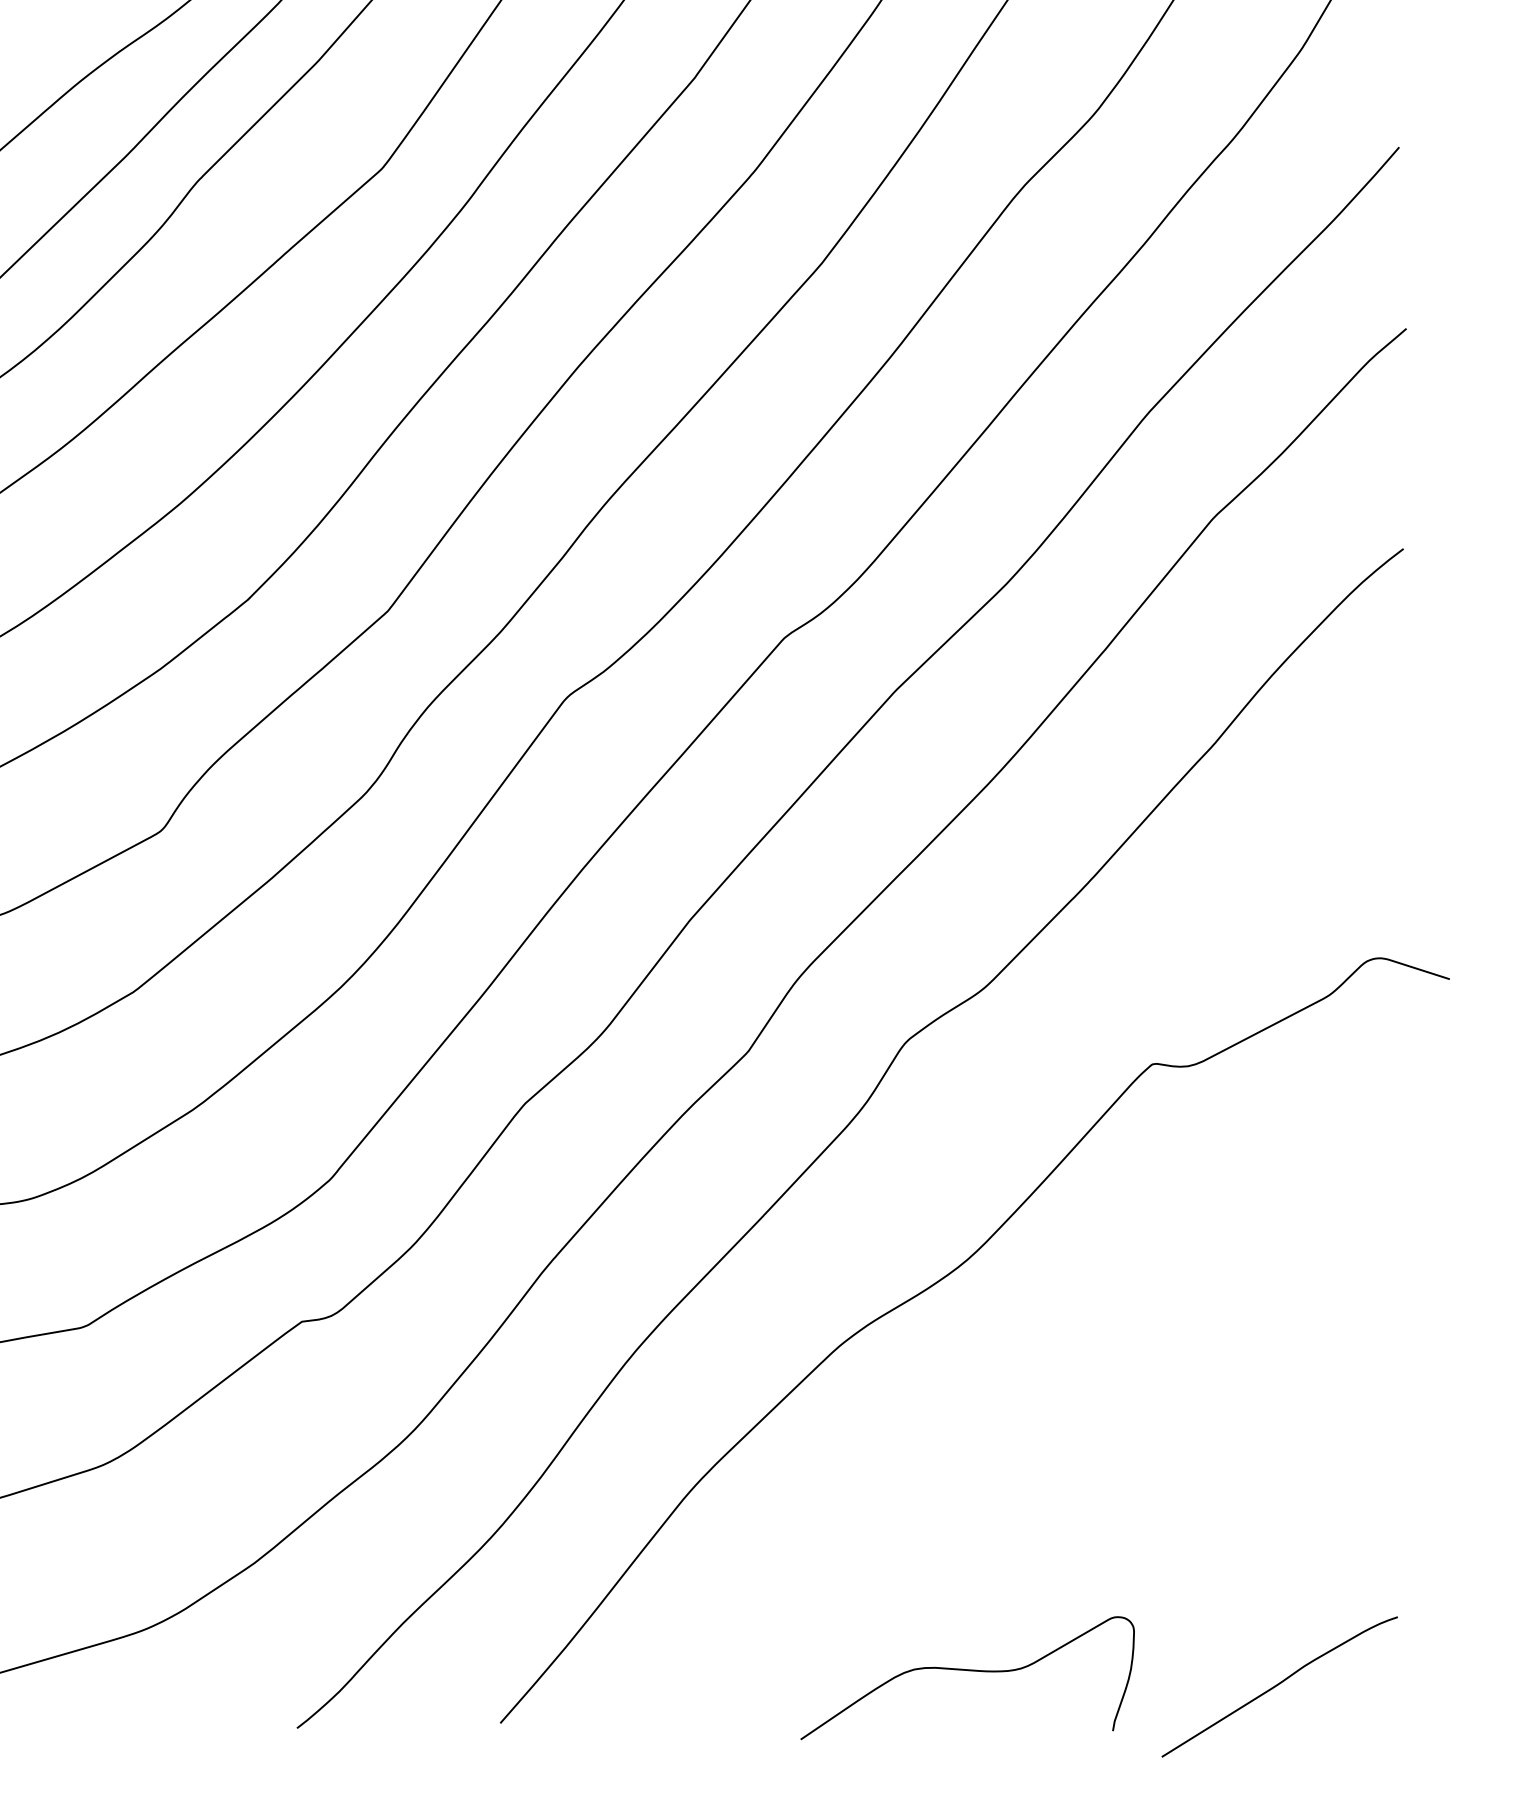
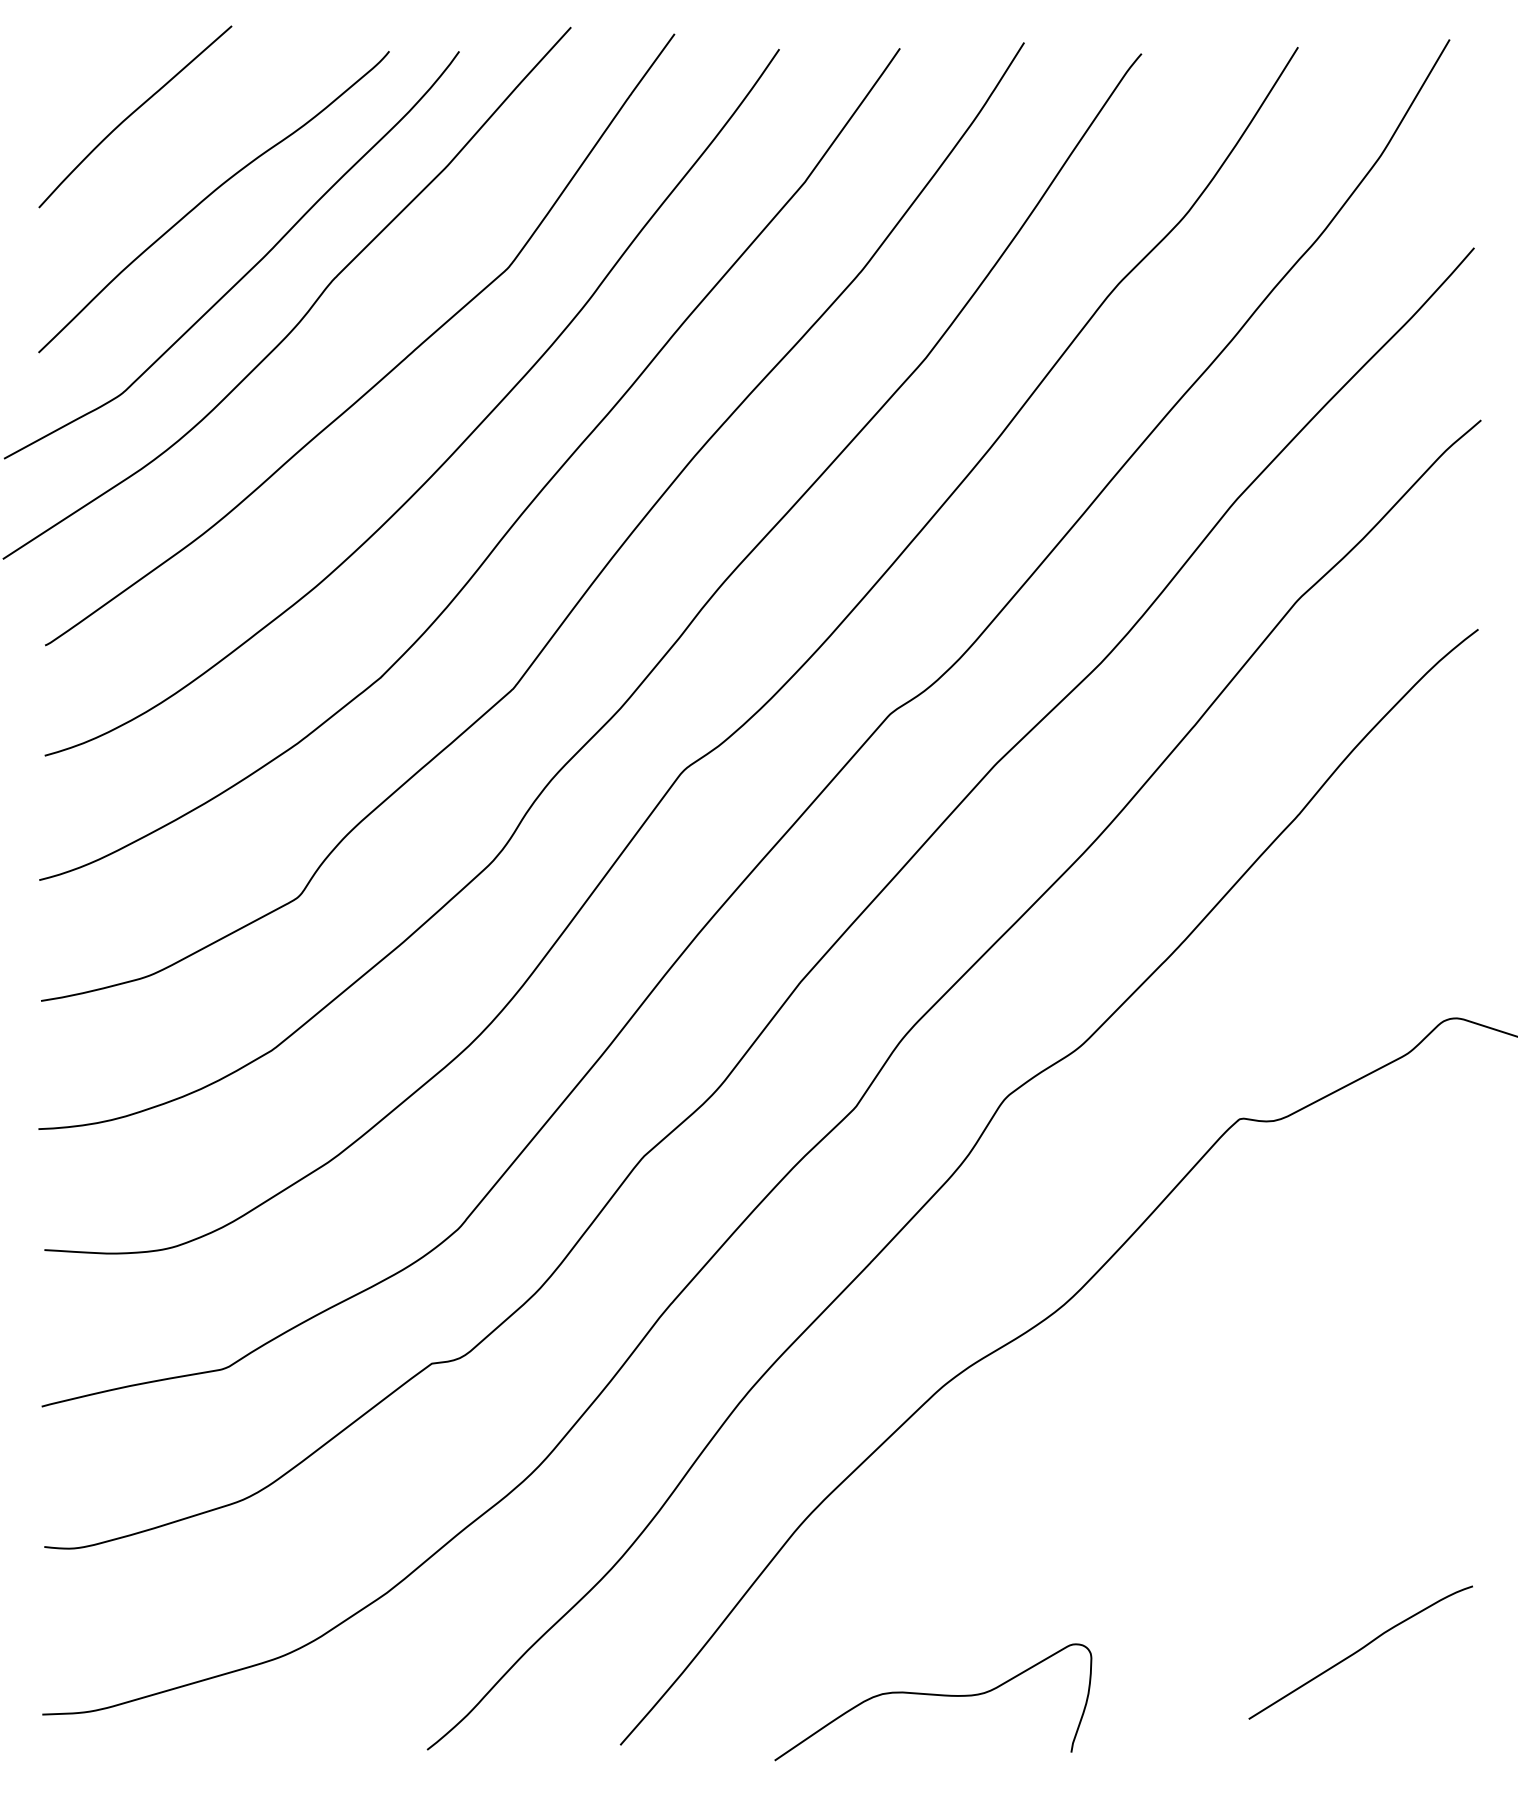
curve: (967, 1671) -> (933, 1695), moved
curve: (1278, 1685) -> (1359, 1651), moved

